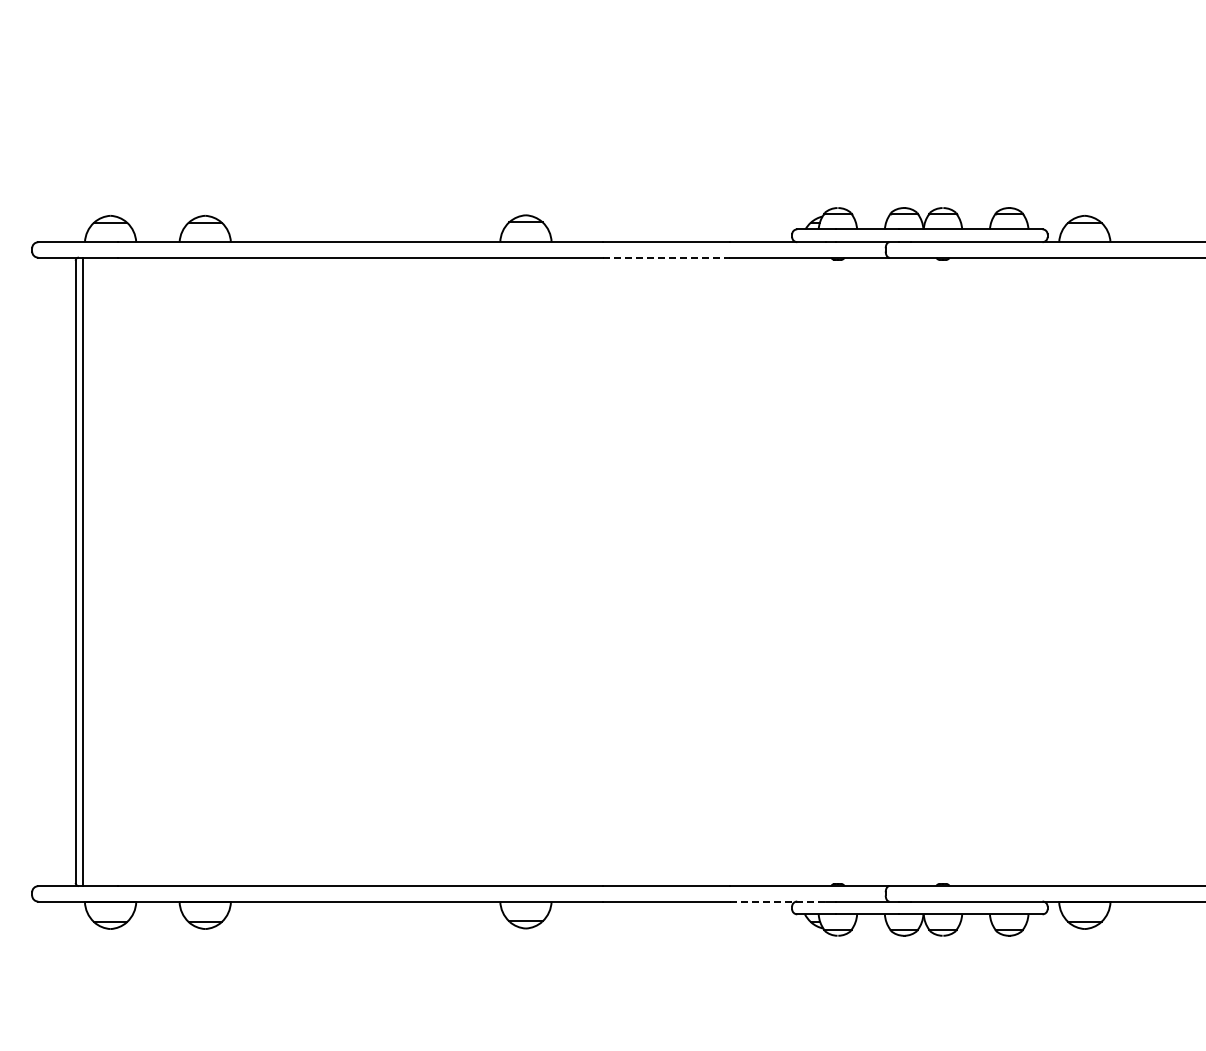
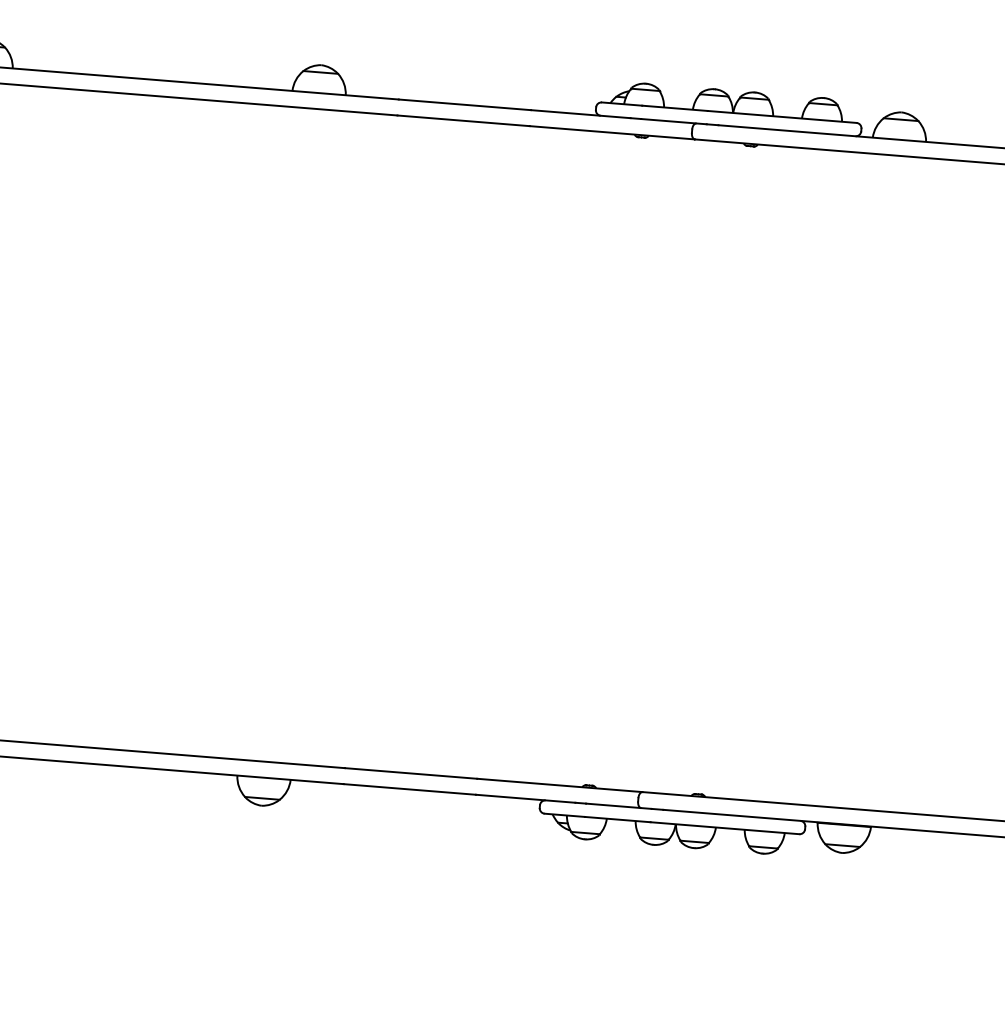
line: (666, 257) -> (463, 120), dashed -> solid
line: (777, 901) -> (525, 798), dashed -> solid

